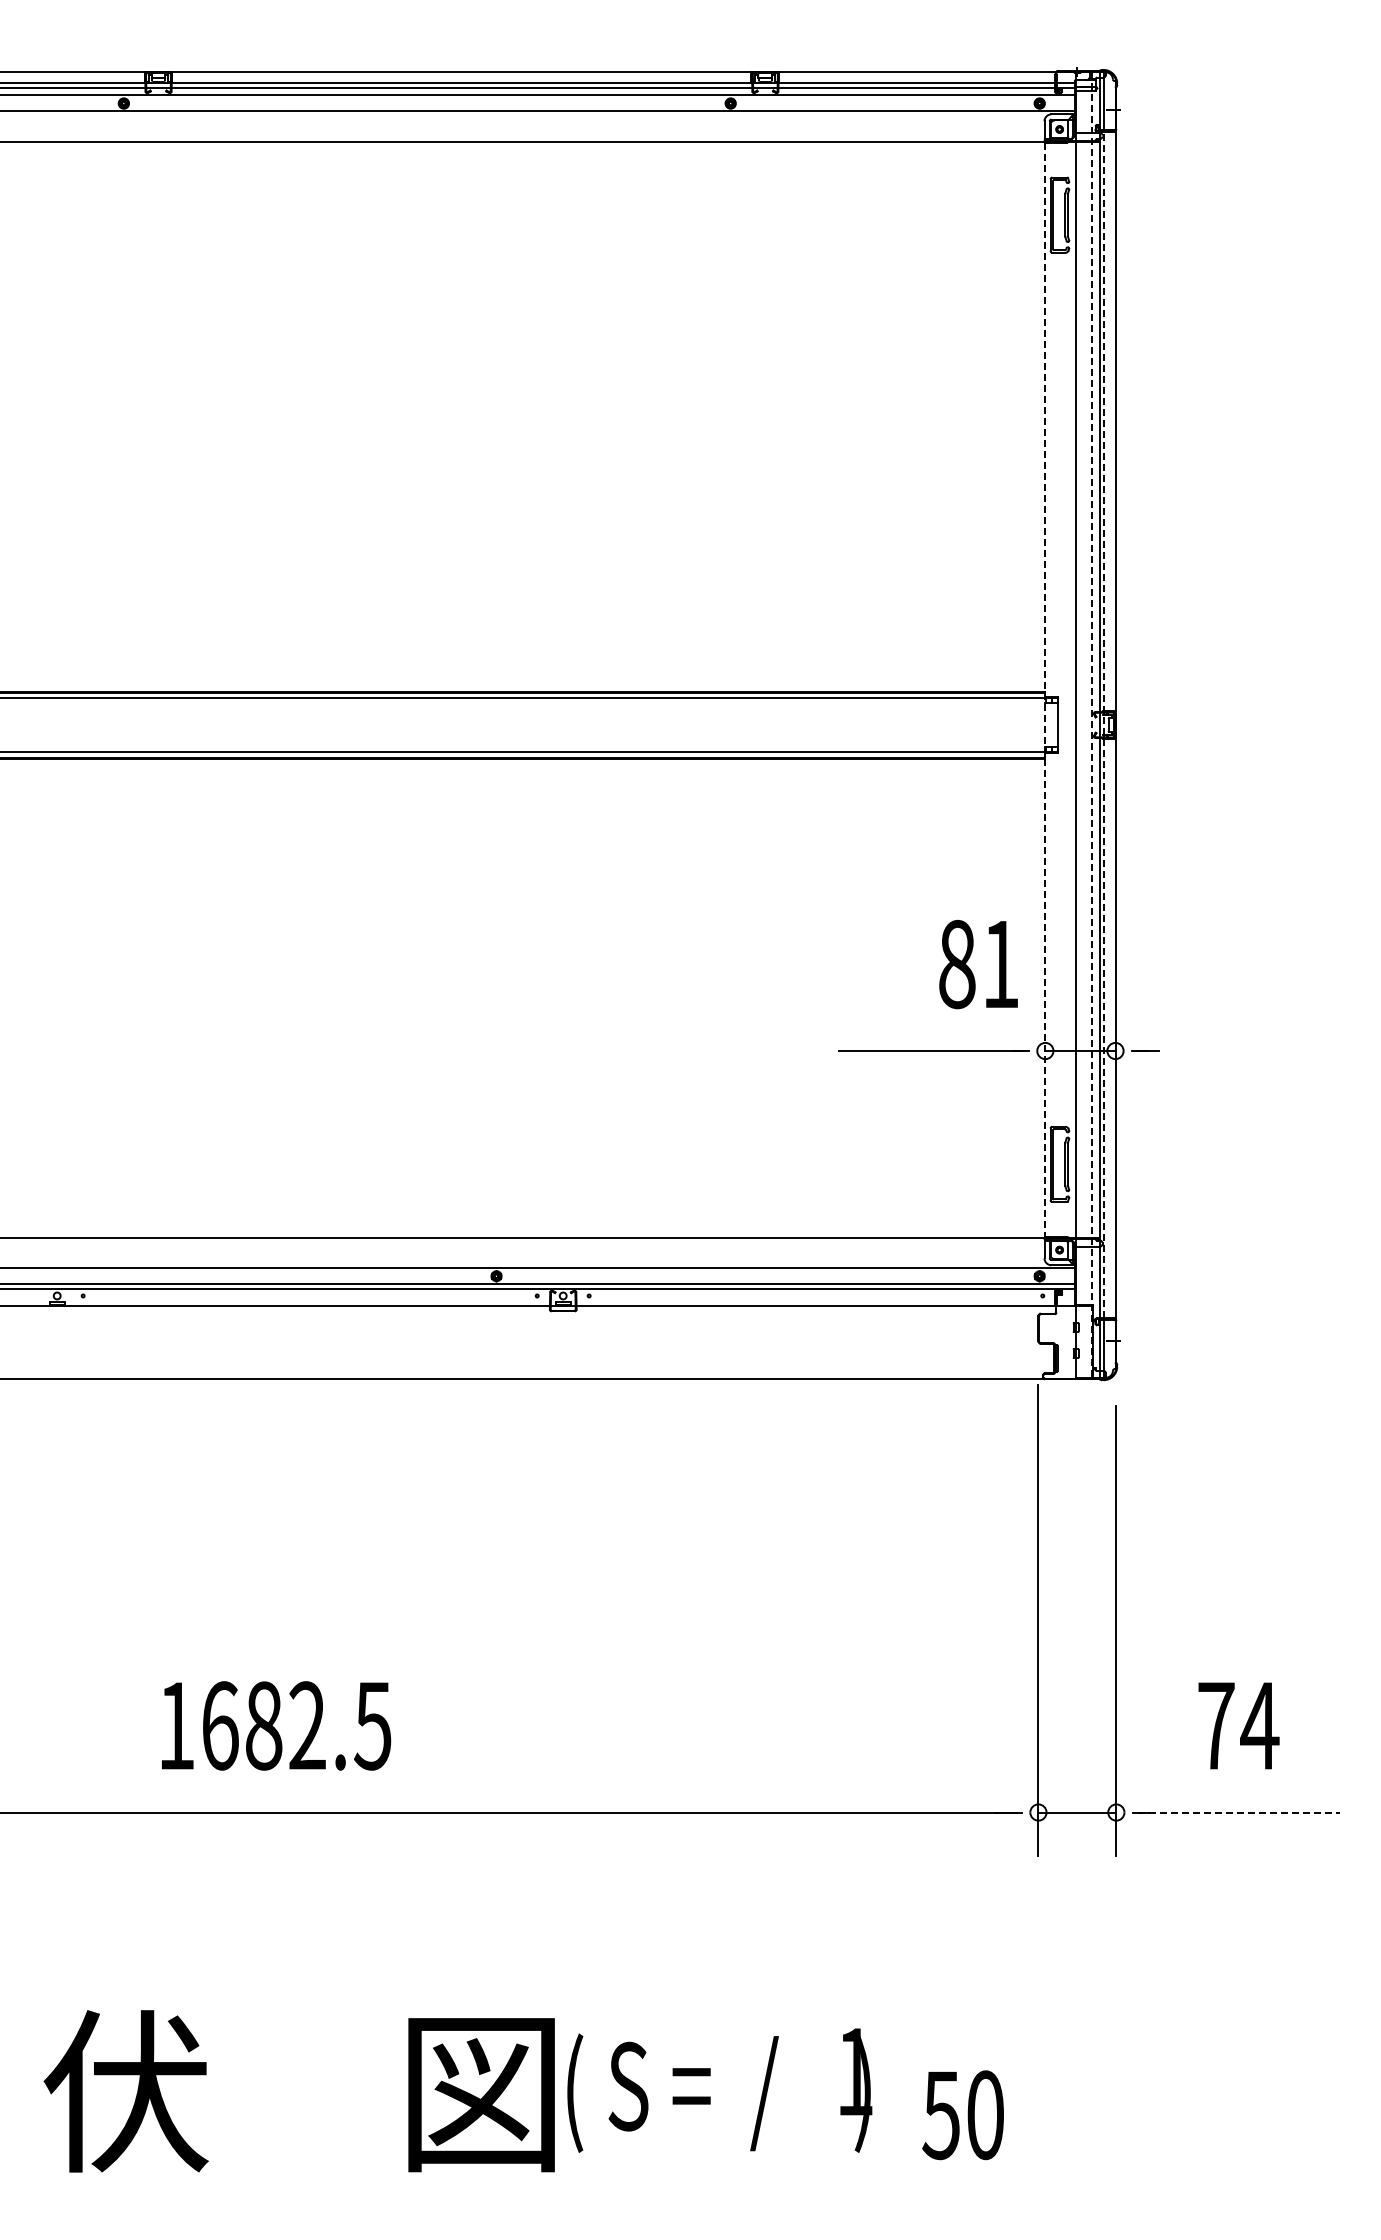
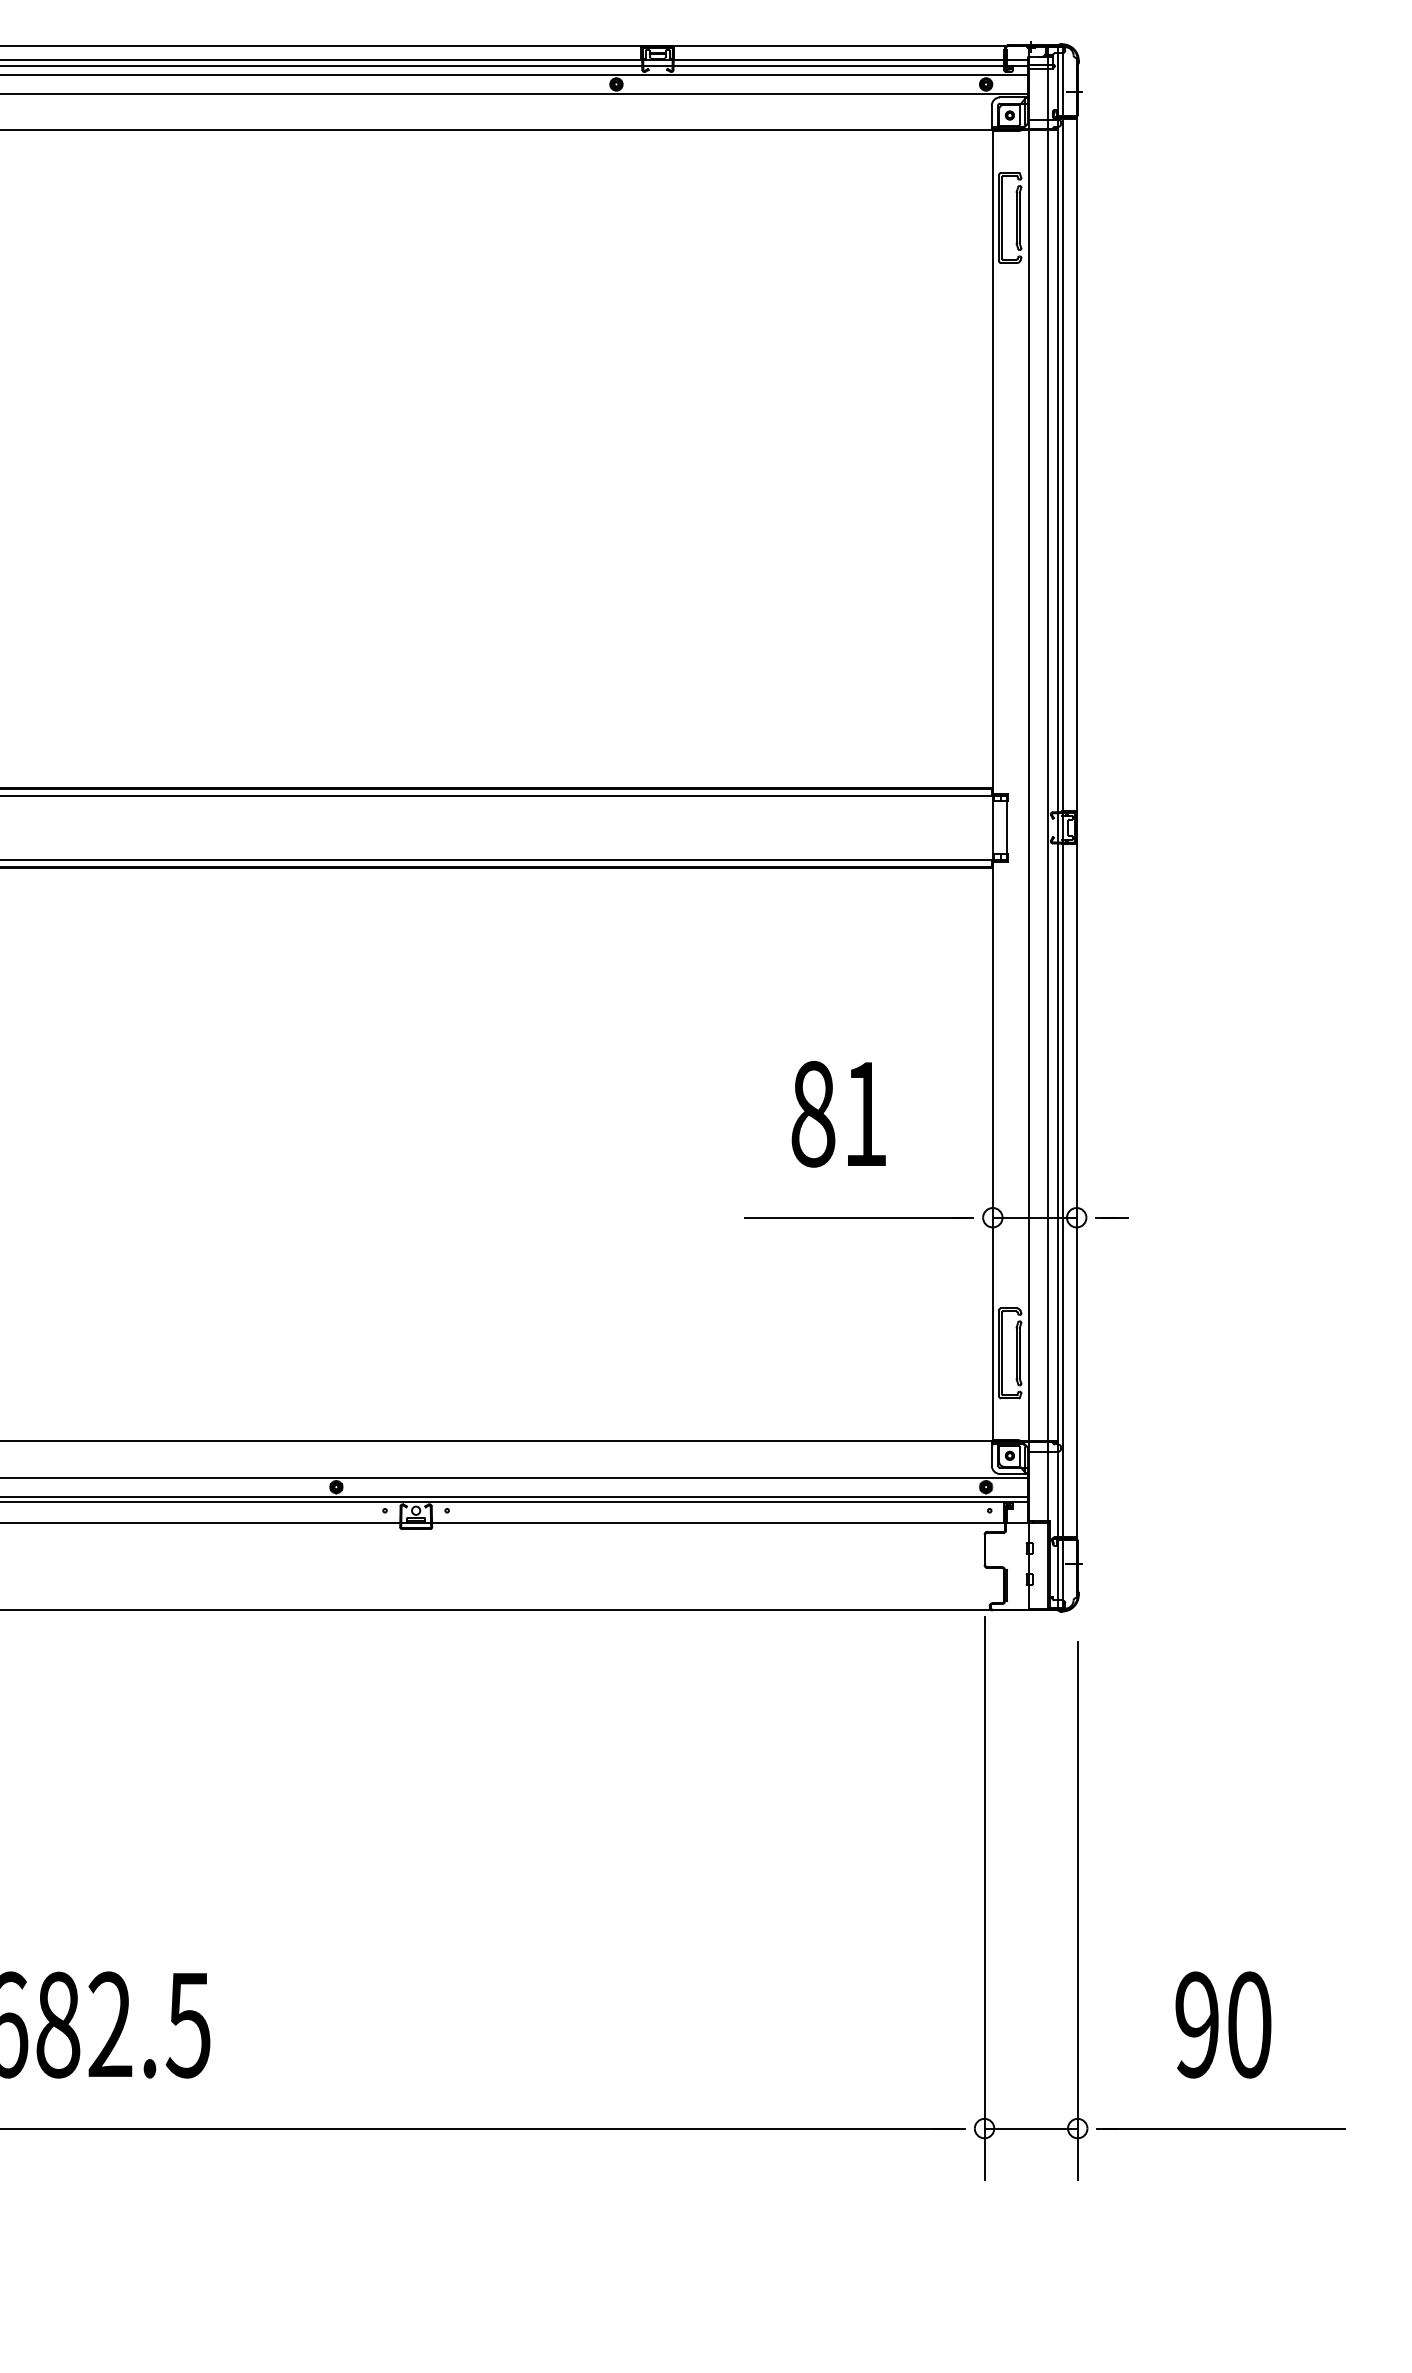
line: (1045, 690) -> (992, 786), dashed -> solid
line: (1091, 725) -> (1048, 828), dashed -> solid
line: (1104, 725) -> (1063, 828), dashed -> solid
text: (978, 964) -> (838, 1114), moved
text: (1238, 1725) -> (1223, 2024), 74 -> 90
line: (1238, 1812) -> (1223, 2128), dashed -> solid

